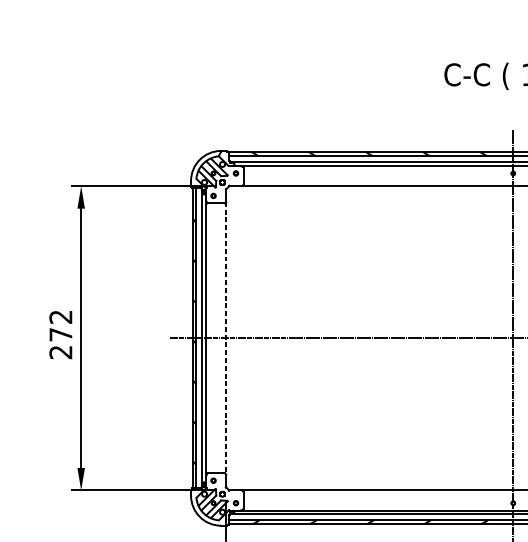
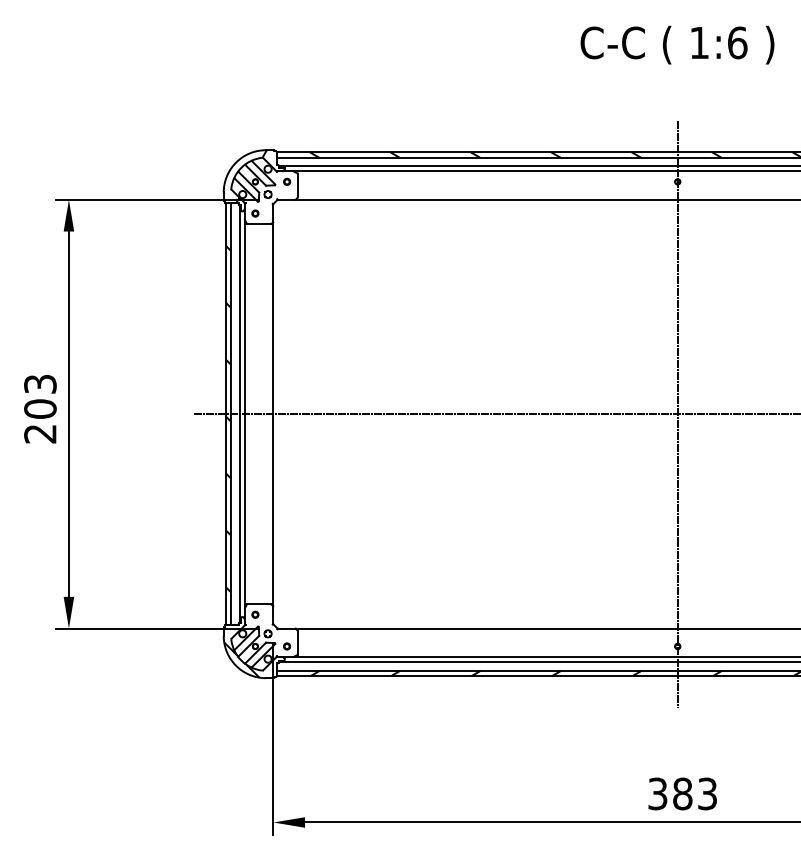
text: (60, 325) -> (40, 396), 272 -> 203
line: (226, 338) -> (273, 414), dashed -> solid
hatch: (203, 512) -> (241, 659), added

